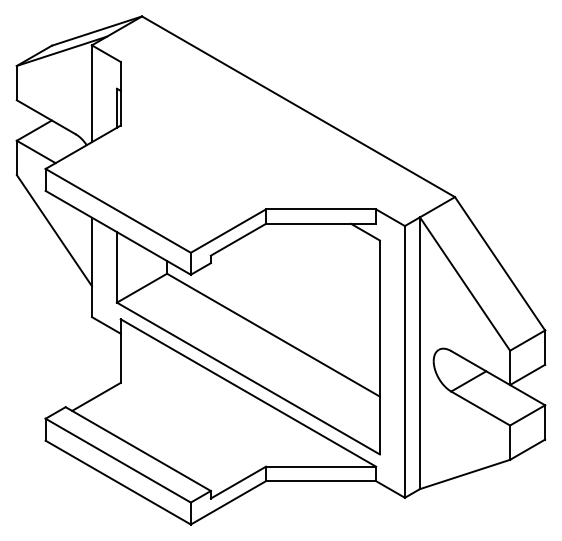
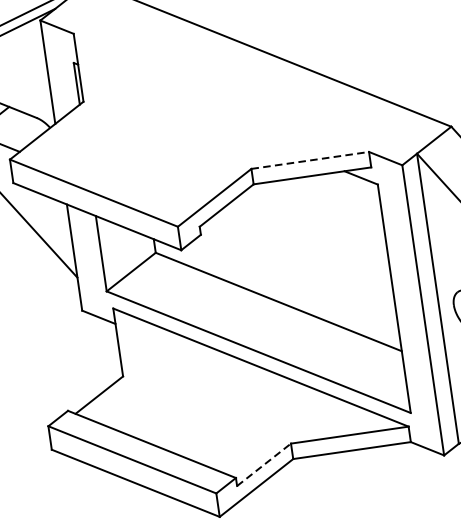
line: (321, 209) -> (310, 160), solid -> dashed
line: (238, 482) -> (264, 464), solid -> dashed

